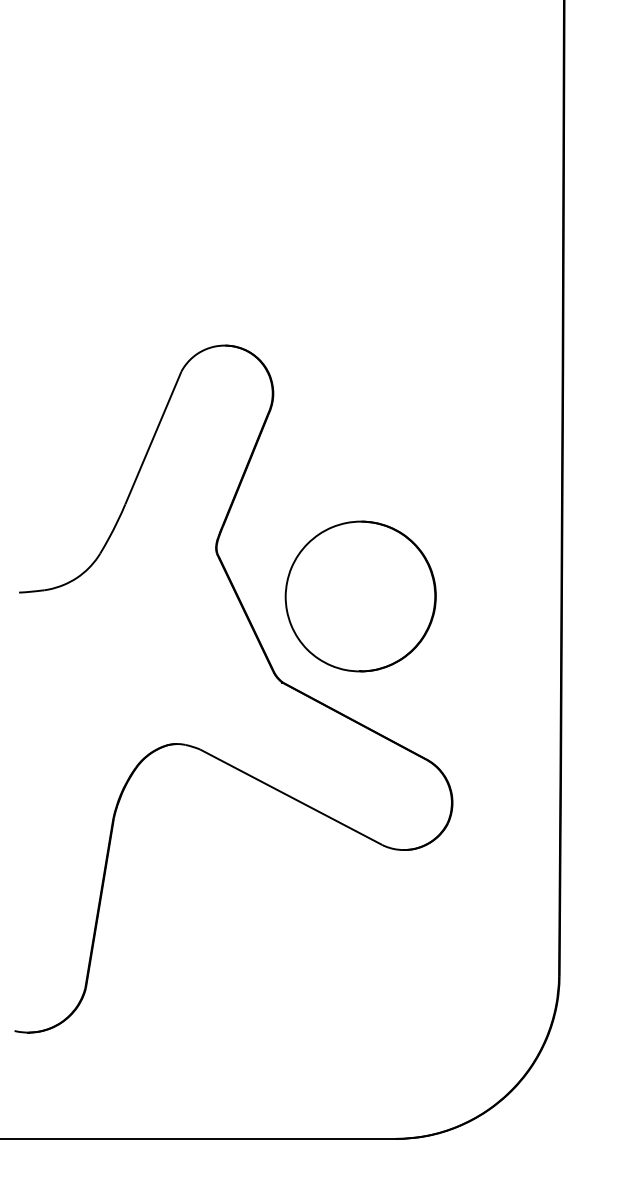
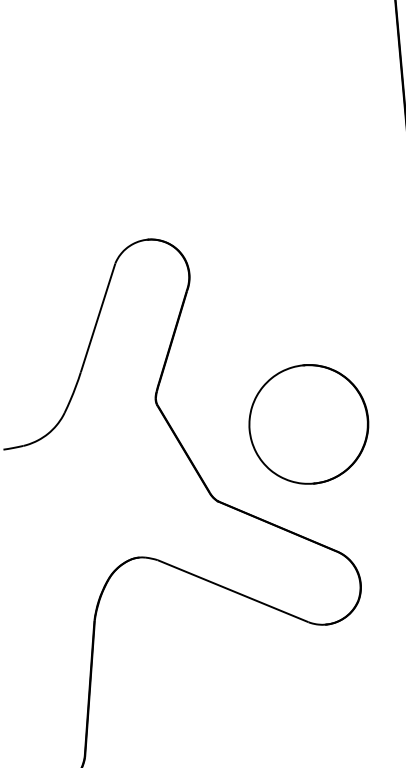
part: (360, 596) -> (308, 424), moved

